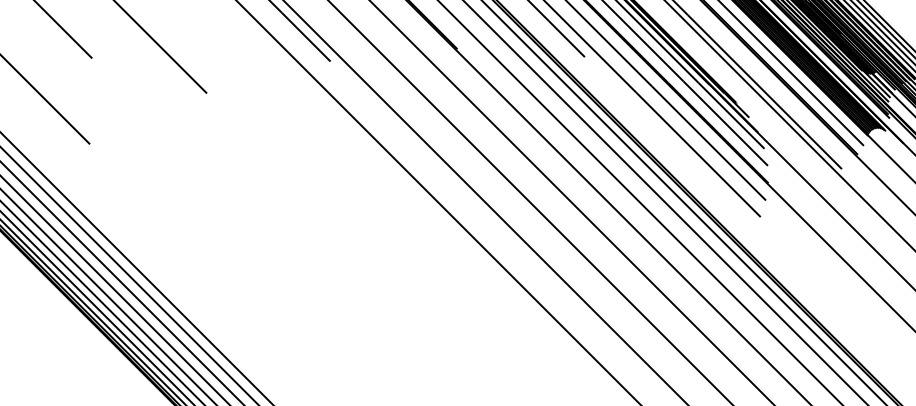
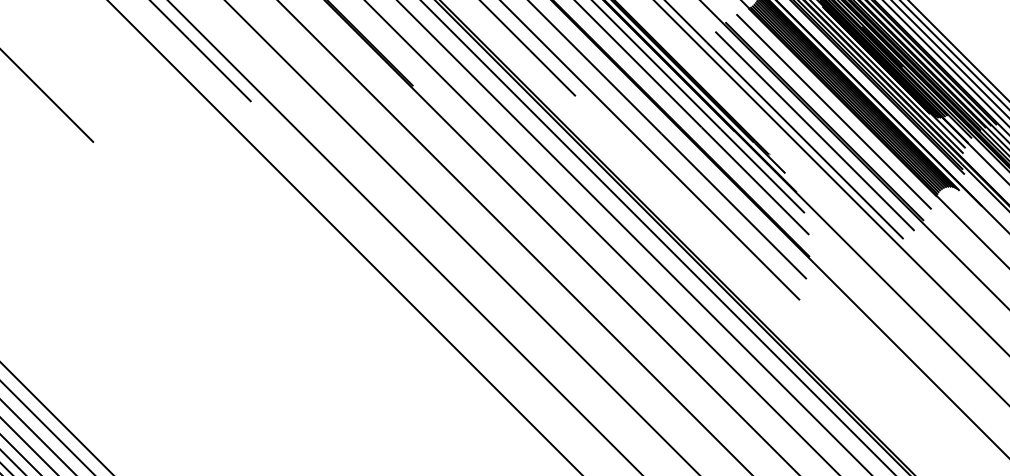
line: (772, 84) -> (815, 131), added

